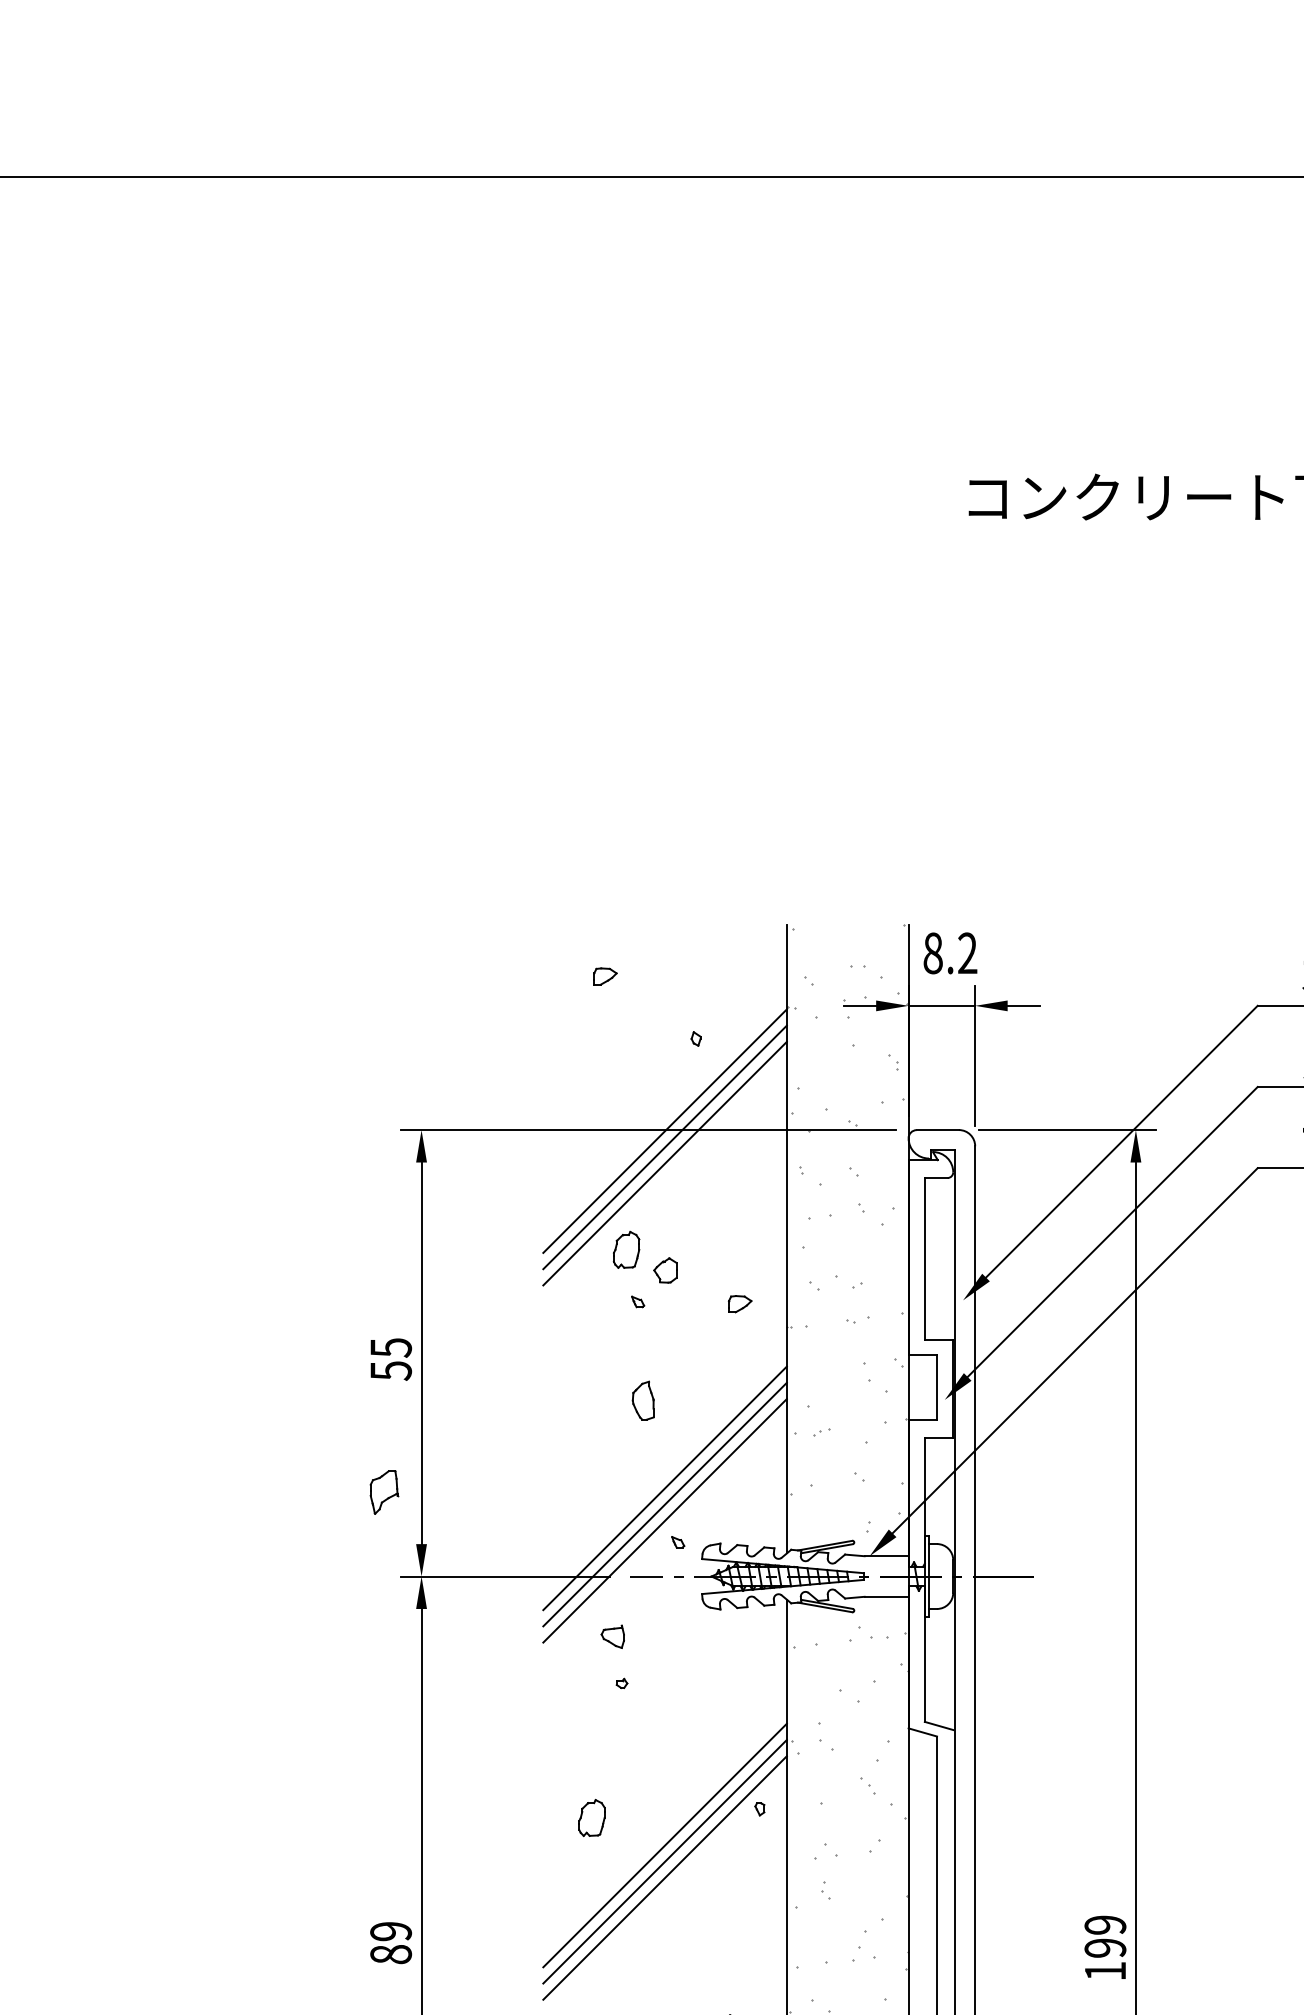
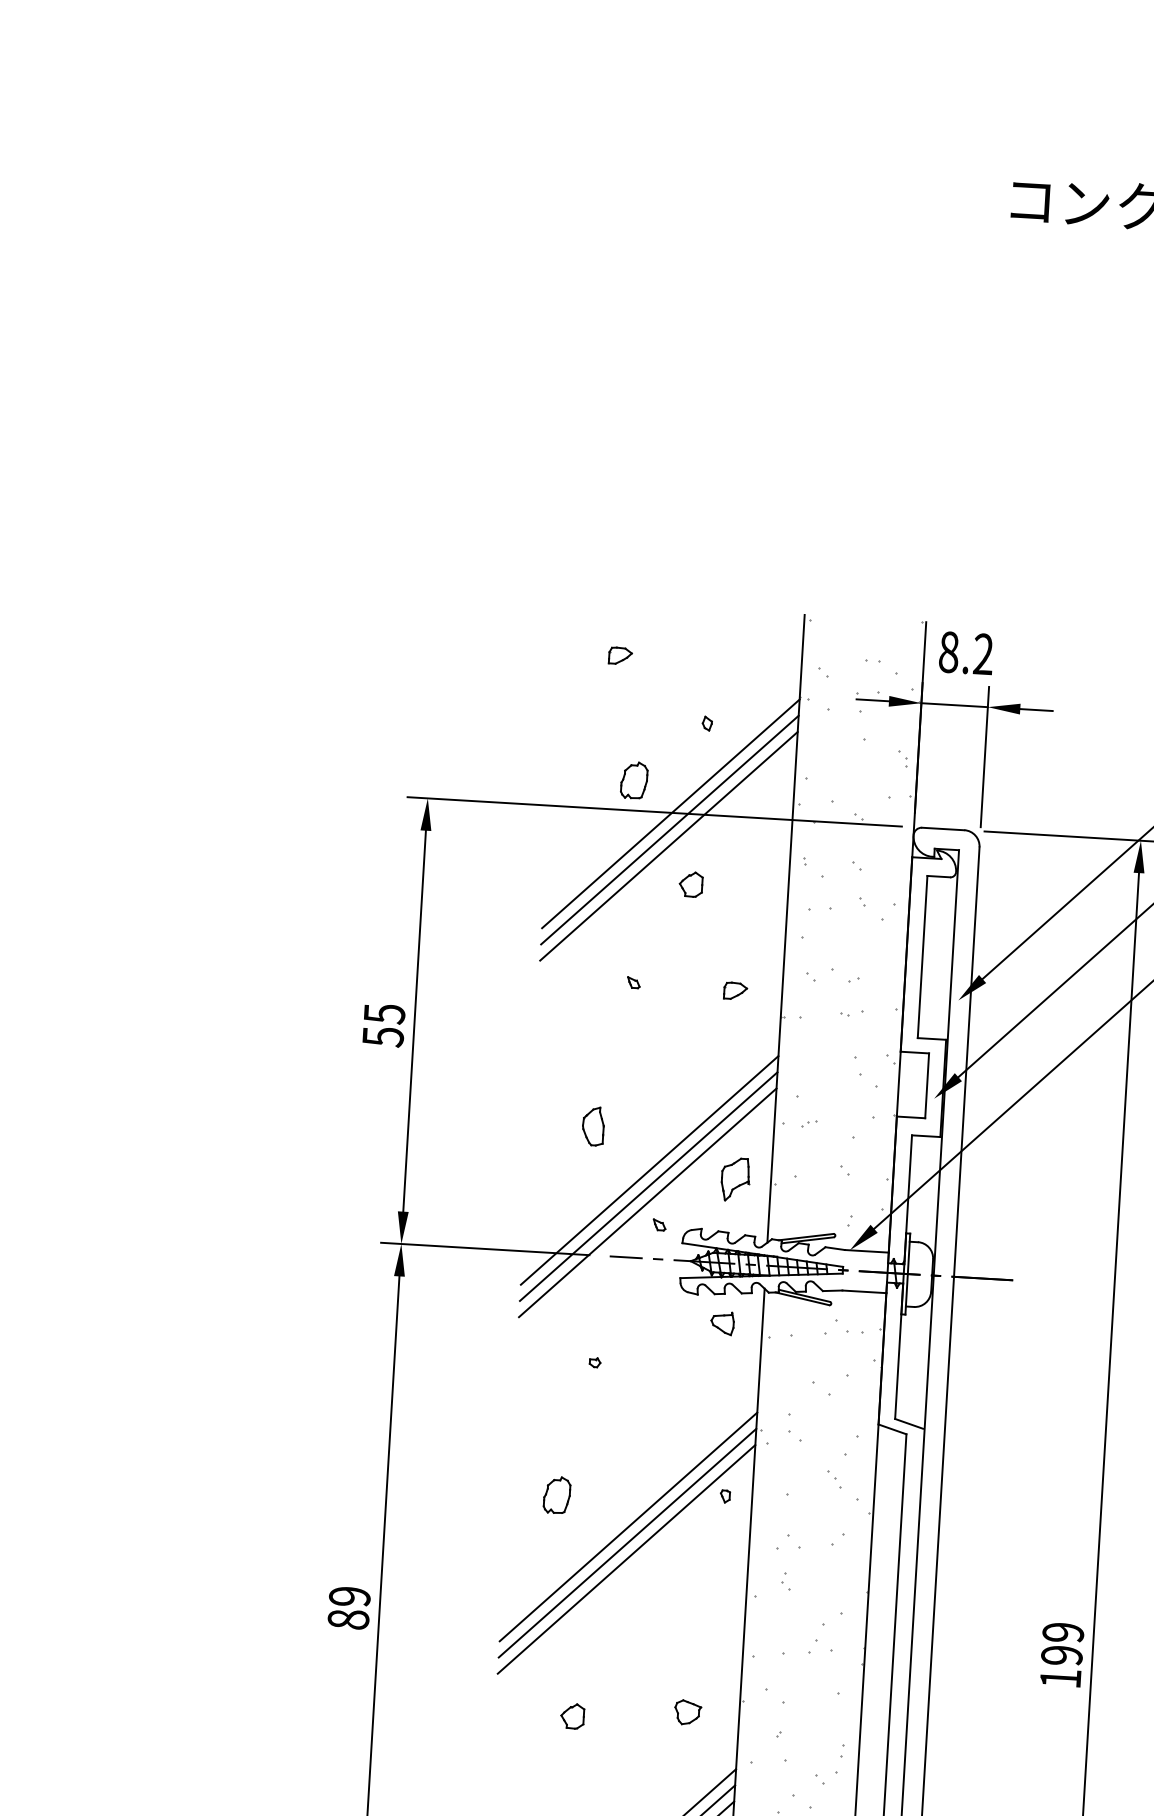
part: (626, 1249) -> (634, 779), moved
part: (665, 1270) -> (691, 884), moved
part: (642, 1400) -> (592, 1126), moved
part: (384, 1492) -> (735, 1179), moved
part: (612, 1636) -> (722, 1323), moved

